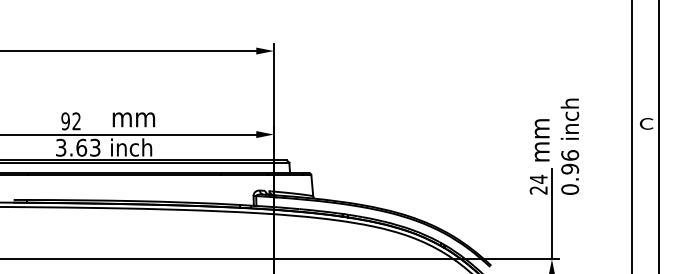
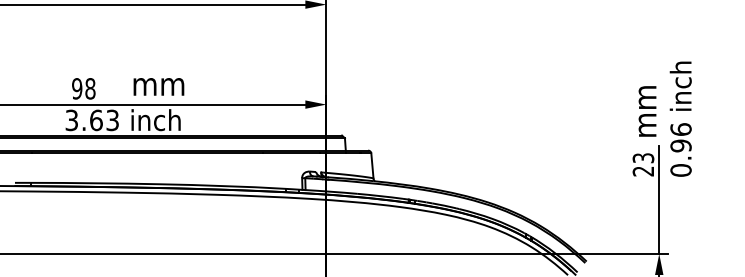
text: (76, 121) -> (90, 88), 92 -> 98
text: (538, 178) -> (643, 157), 24 -> 23

